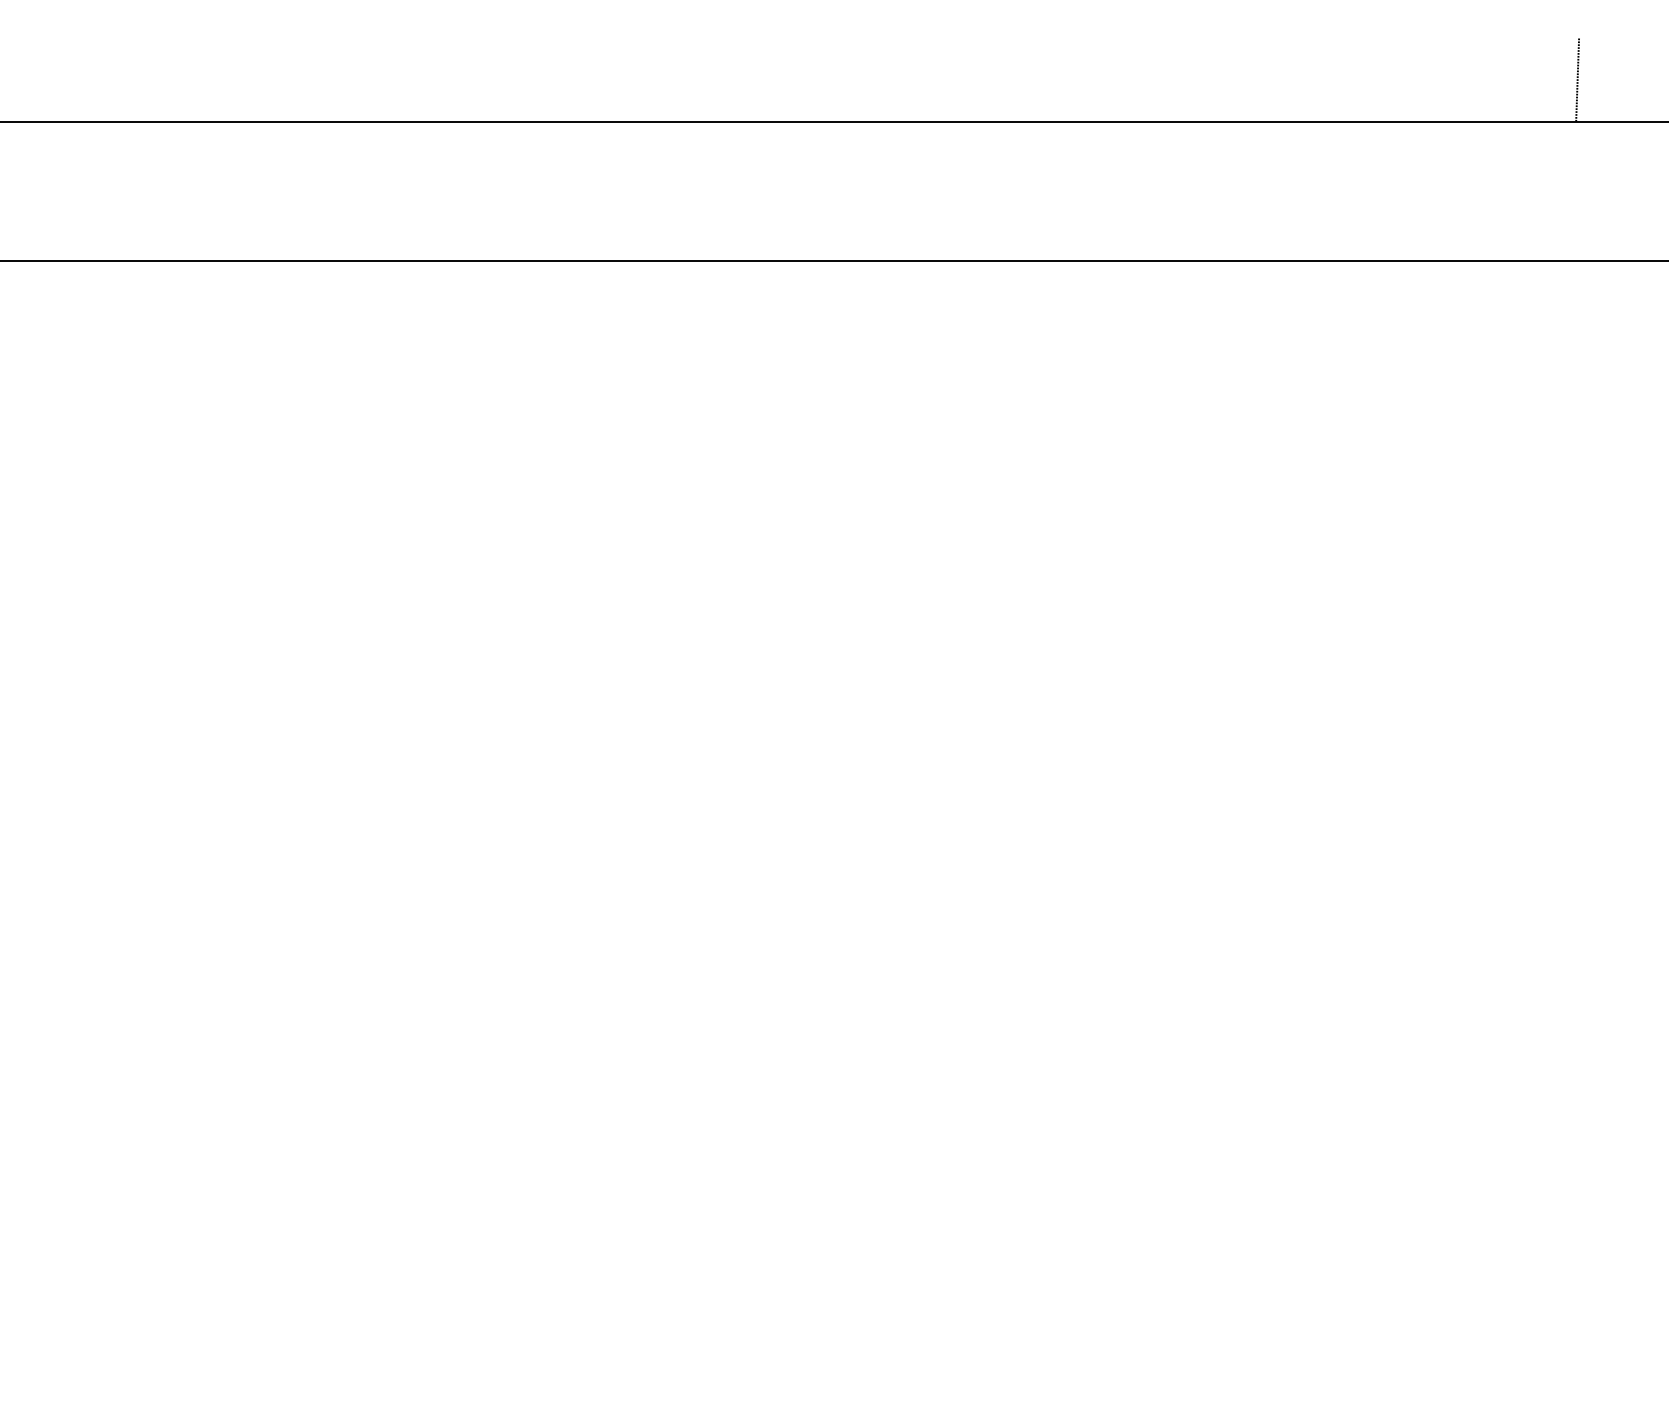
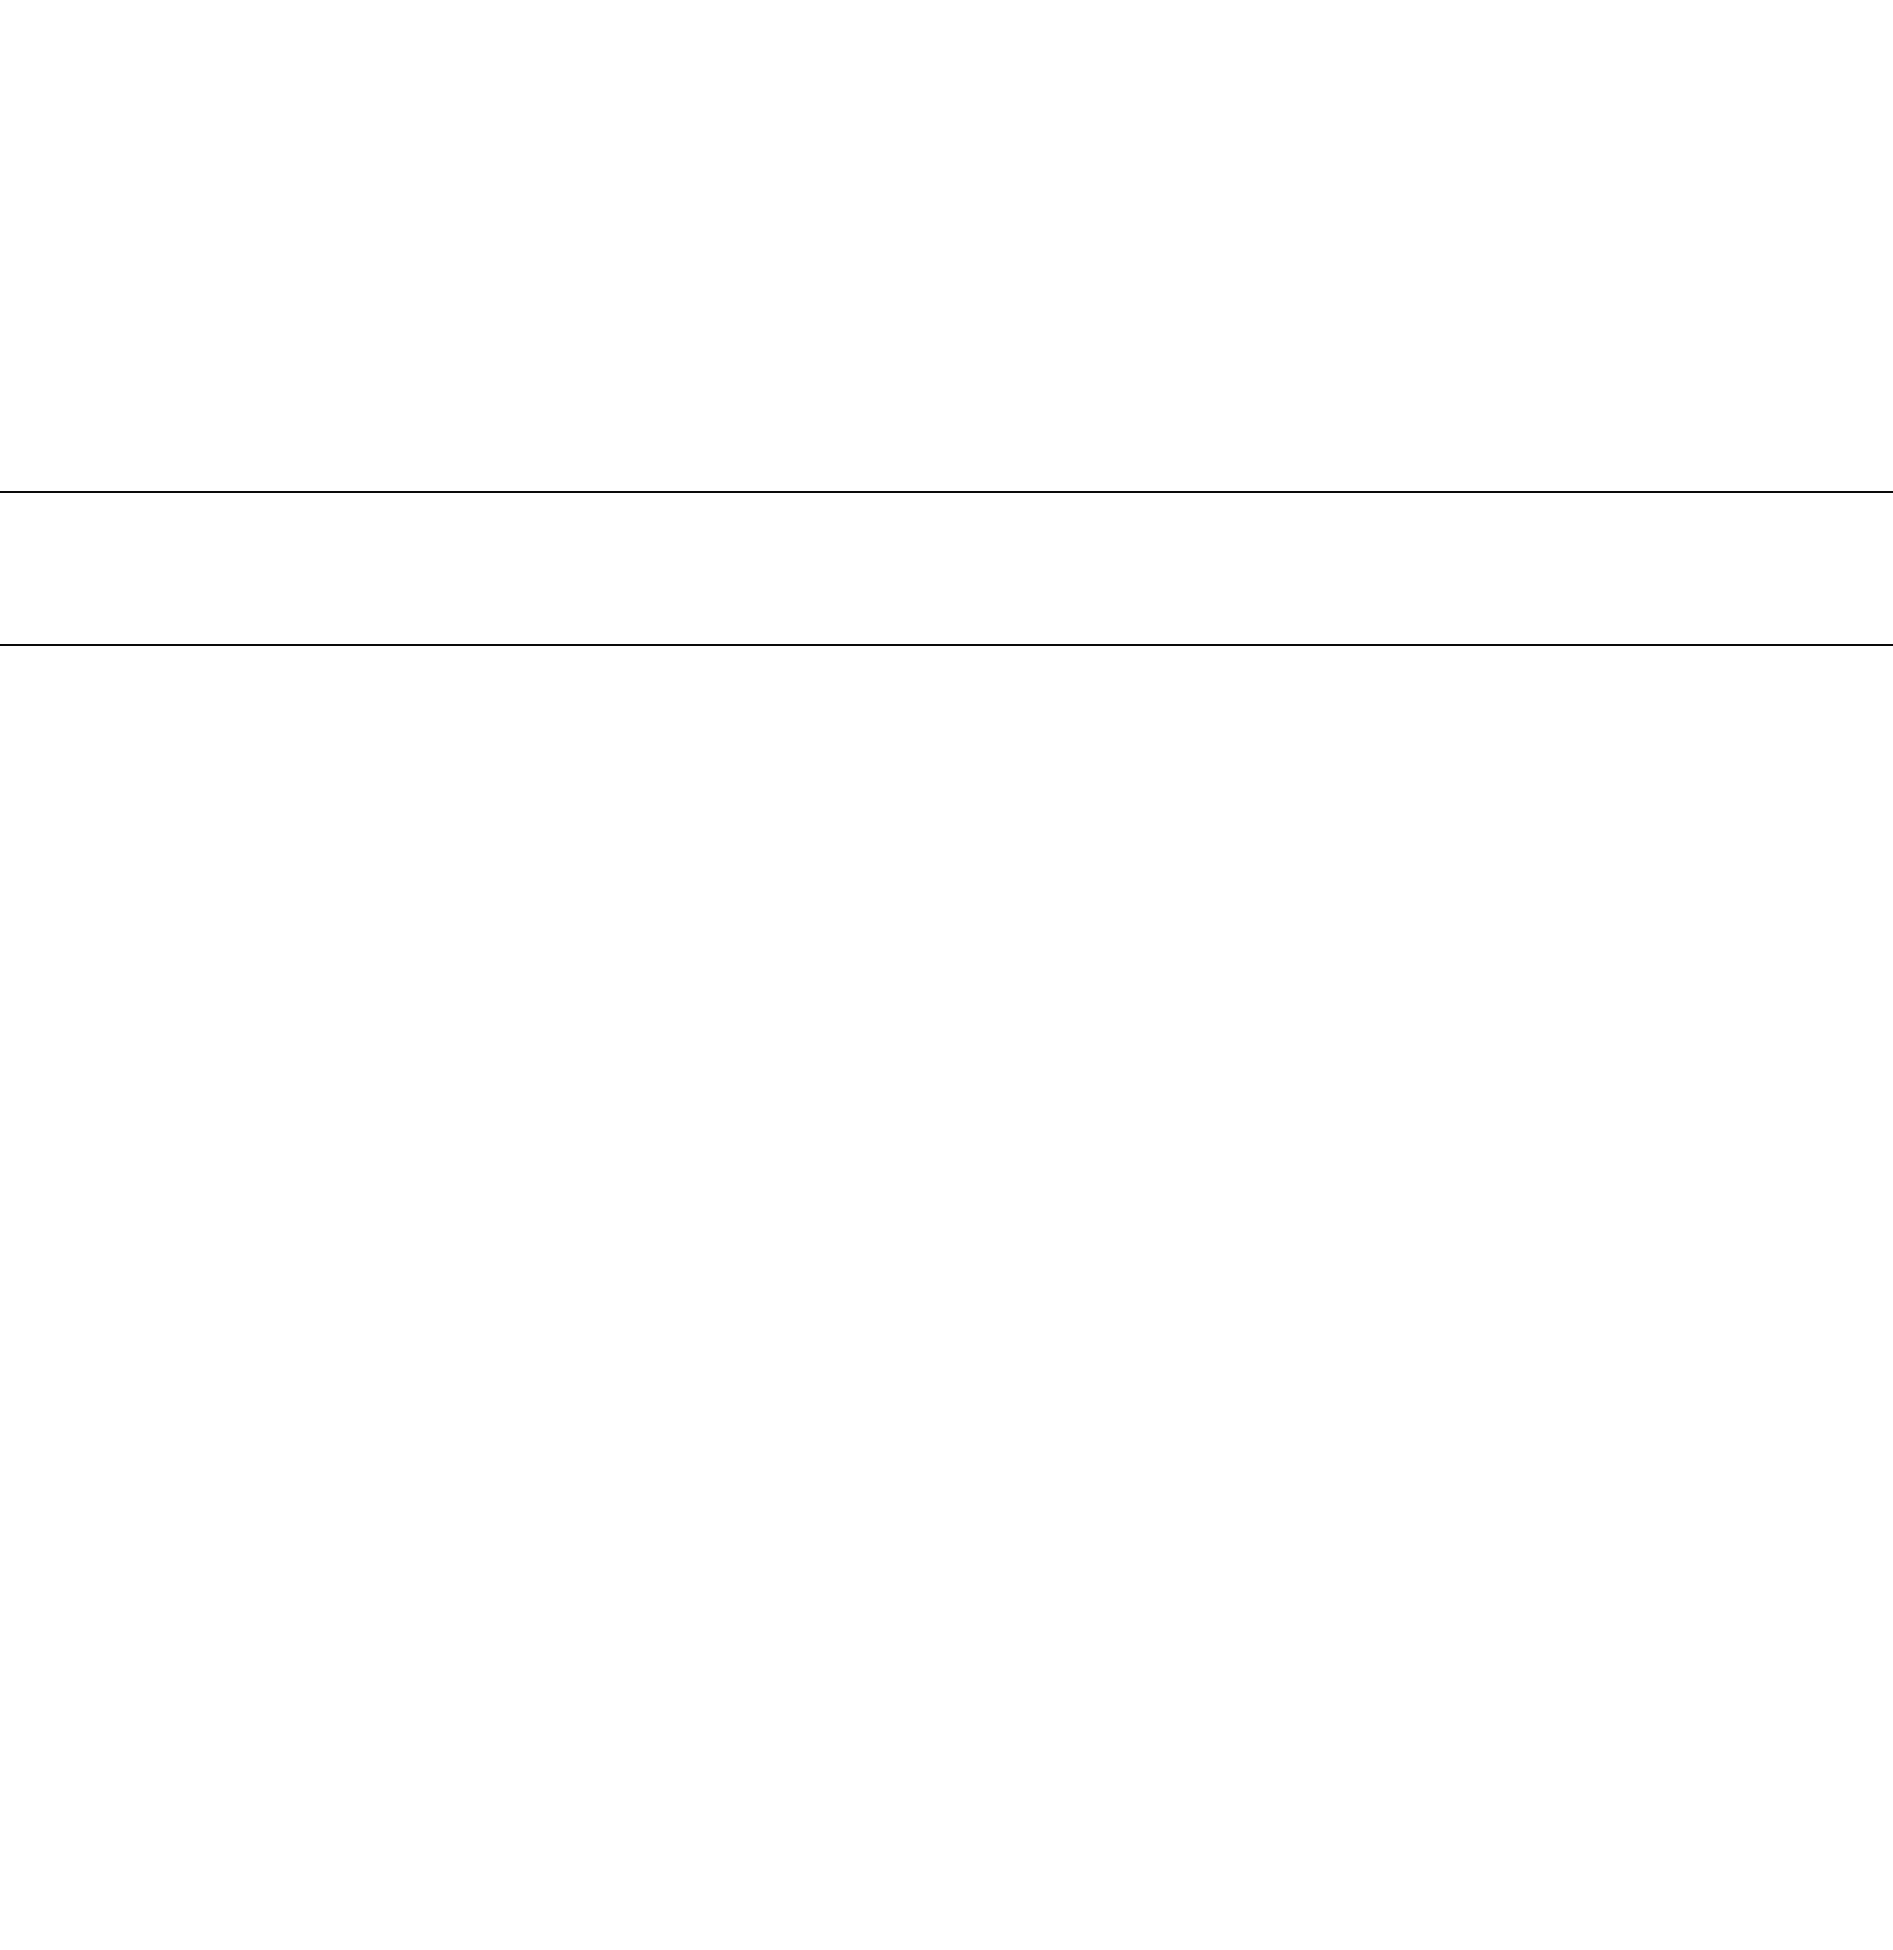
line: (1577, 79) -> (1877, 445), removed

